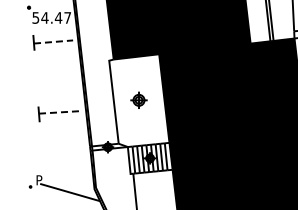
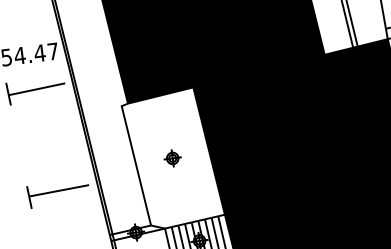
line: (53, 42) -> (37, 90), dashed -> solid
part: (139, 100) -> (173, 158), size x0.71
line: (59, 112) -> (58, 190), dashed -> solid

